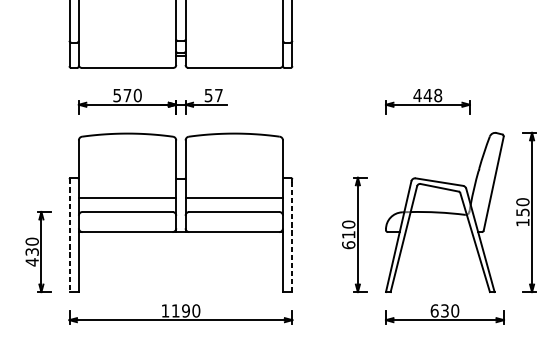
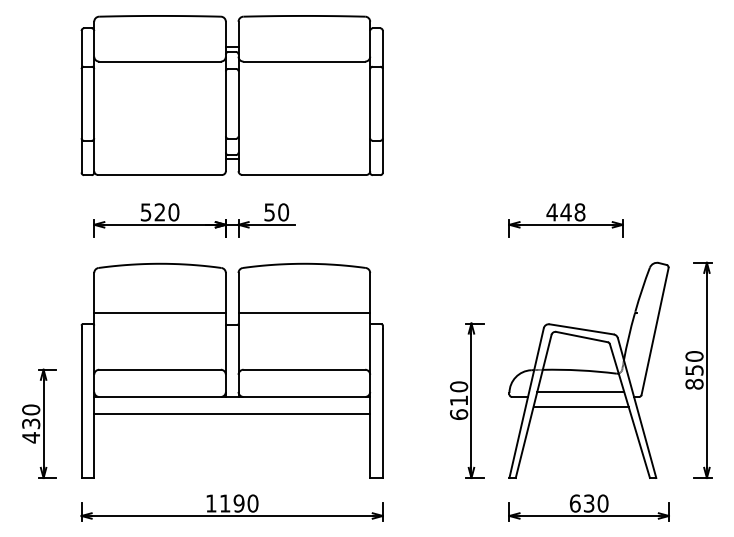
text: (127, 95) -> (159, 212), 570 -> 520
text: (218, 95) -> (283, 212), 57 -> 50
line: (234, 197) -> (304, 313), moved
line: (127, 198) -> (159, 313), moved
text: (522, 222) -> (694, 383), 150 -> 850
line: (438, 228) -> (580, 391), added
line: (69, 236) -> (81, 402), dashed -> solid
line: (292, 236) -> (382, 403), dashed -> solid
line: (438, 239) -> (580, 407), added
line: (181, 244) -> (232, 413), added

